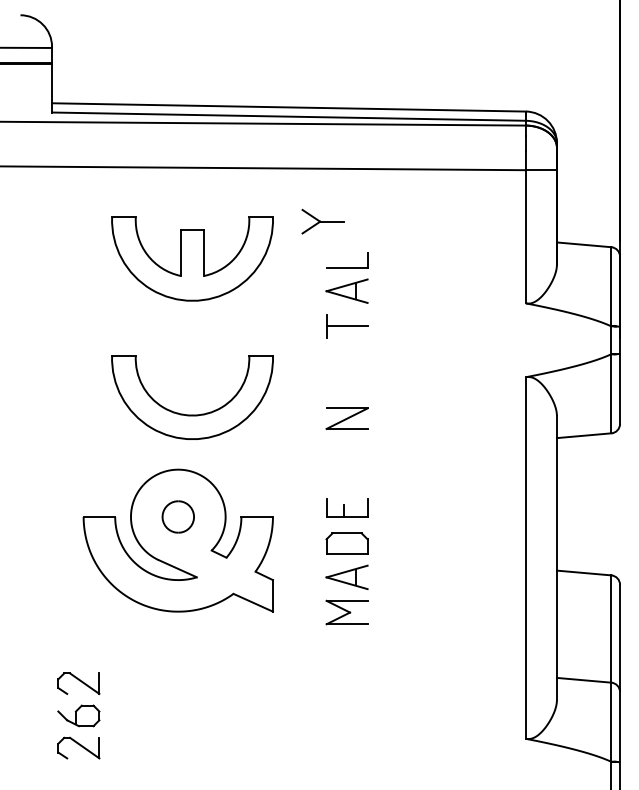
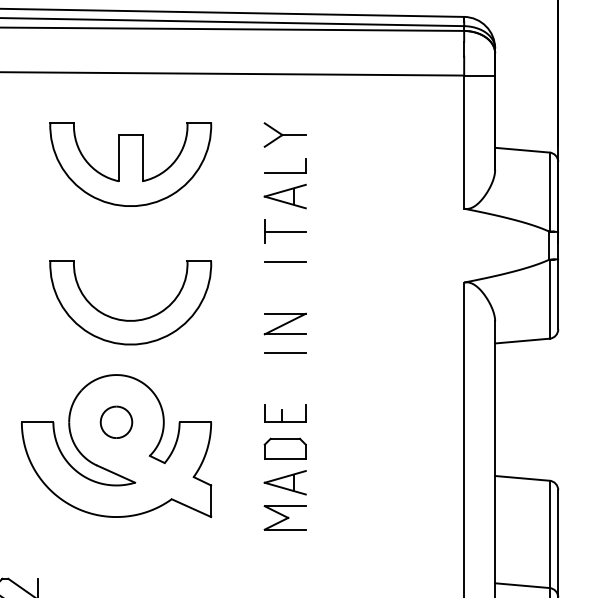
part: (322, 221) -> (284, 134), moved
line: (346, 356) -> (284, 261), added
line: (346, 447) -> (284, 352), added

